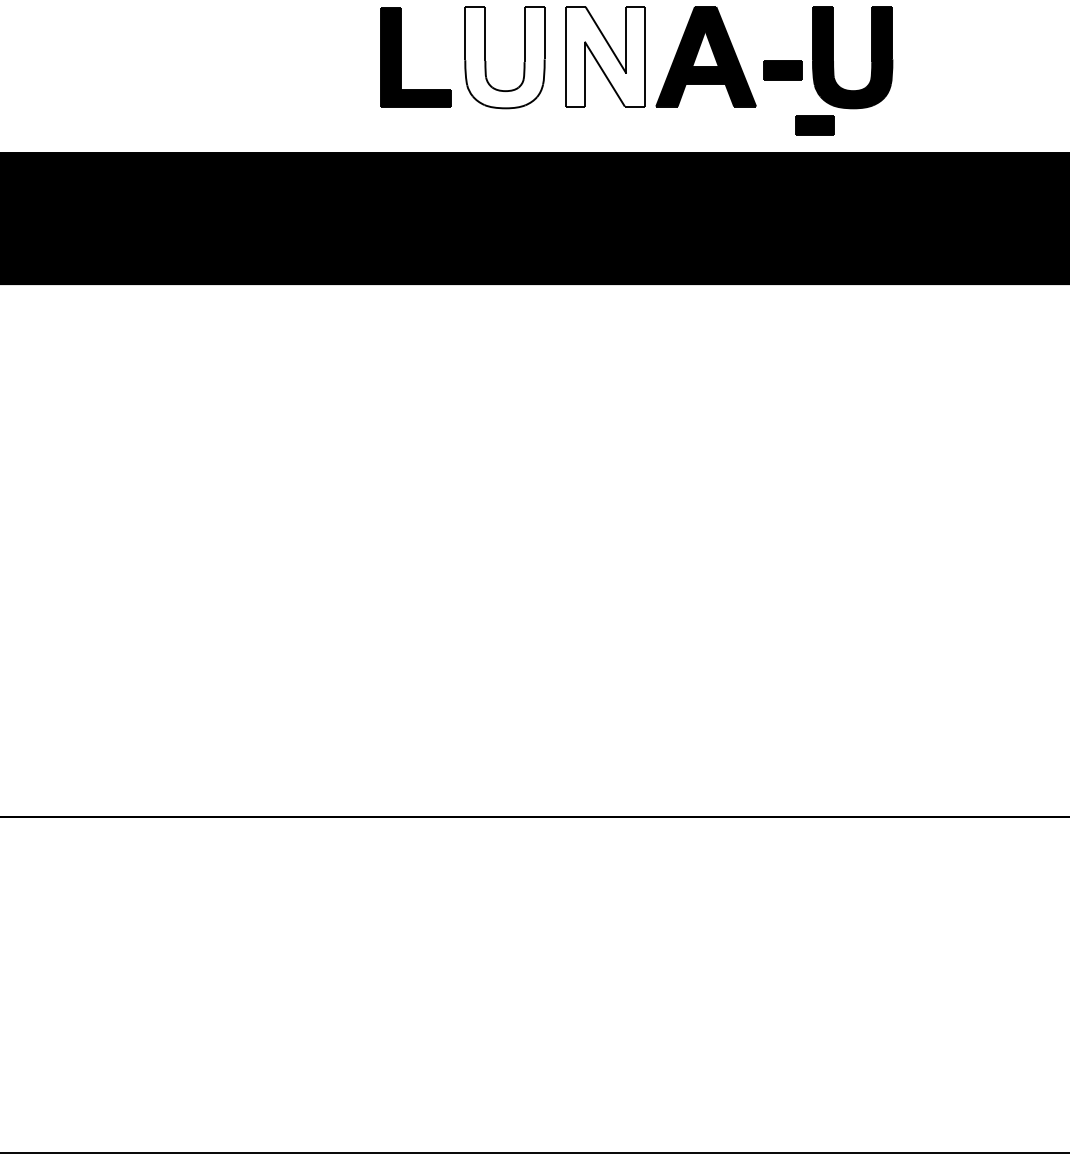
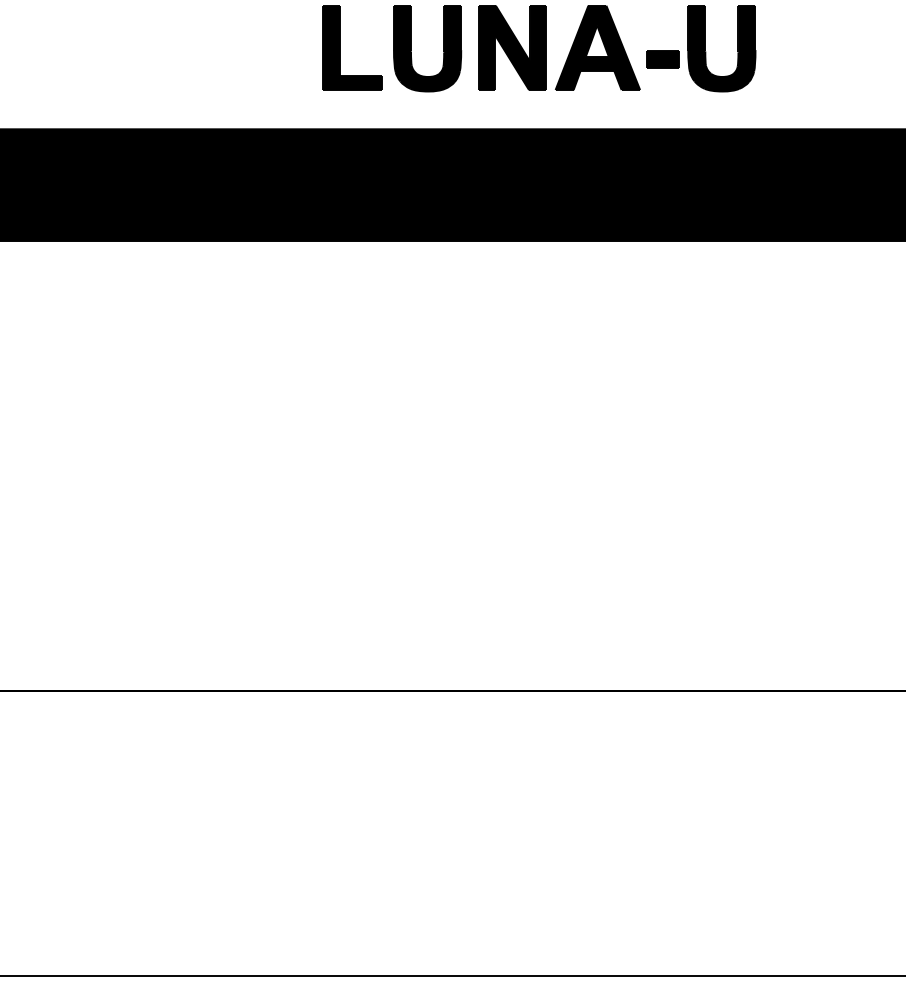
fill: (605, 56) -> (512, 47), added
fill: (504, 57) -> (427, 48), added
part: (814, 125) -> (689, 106), removed

